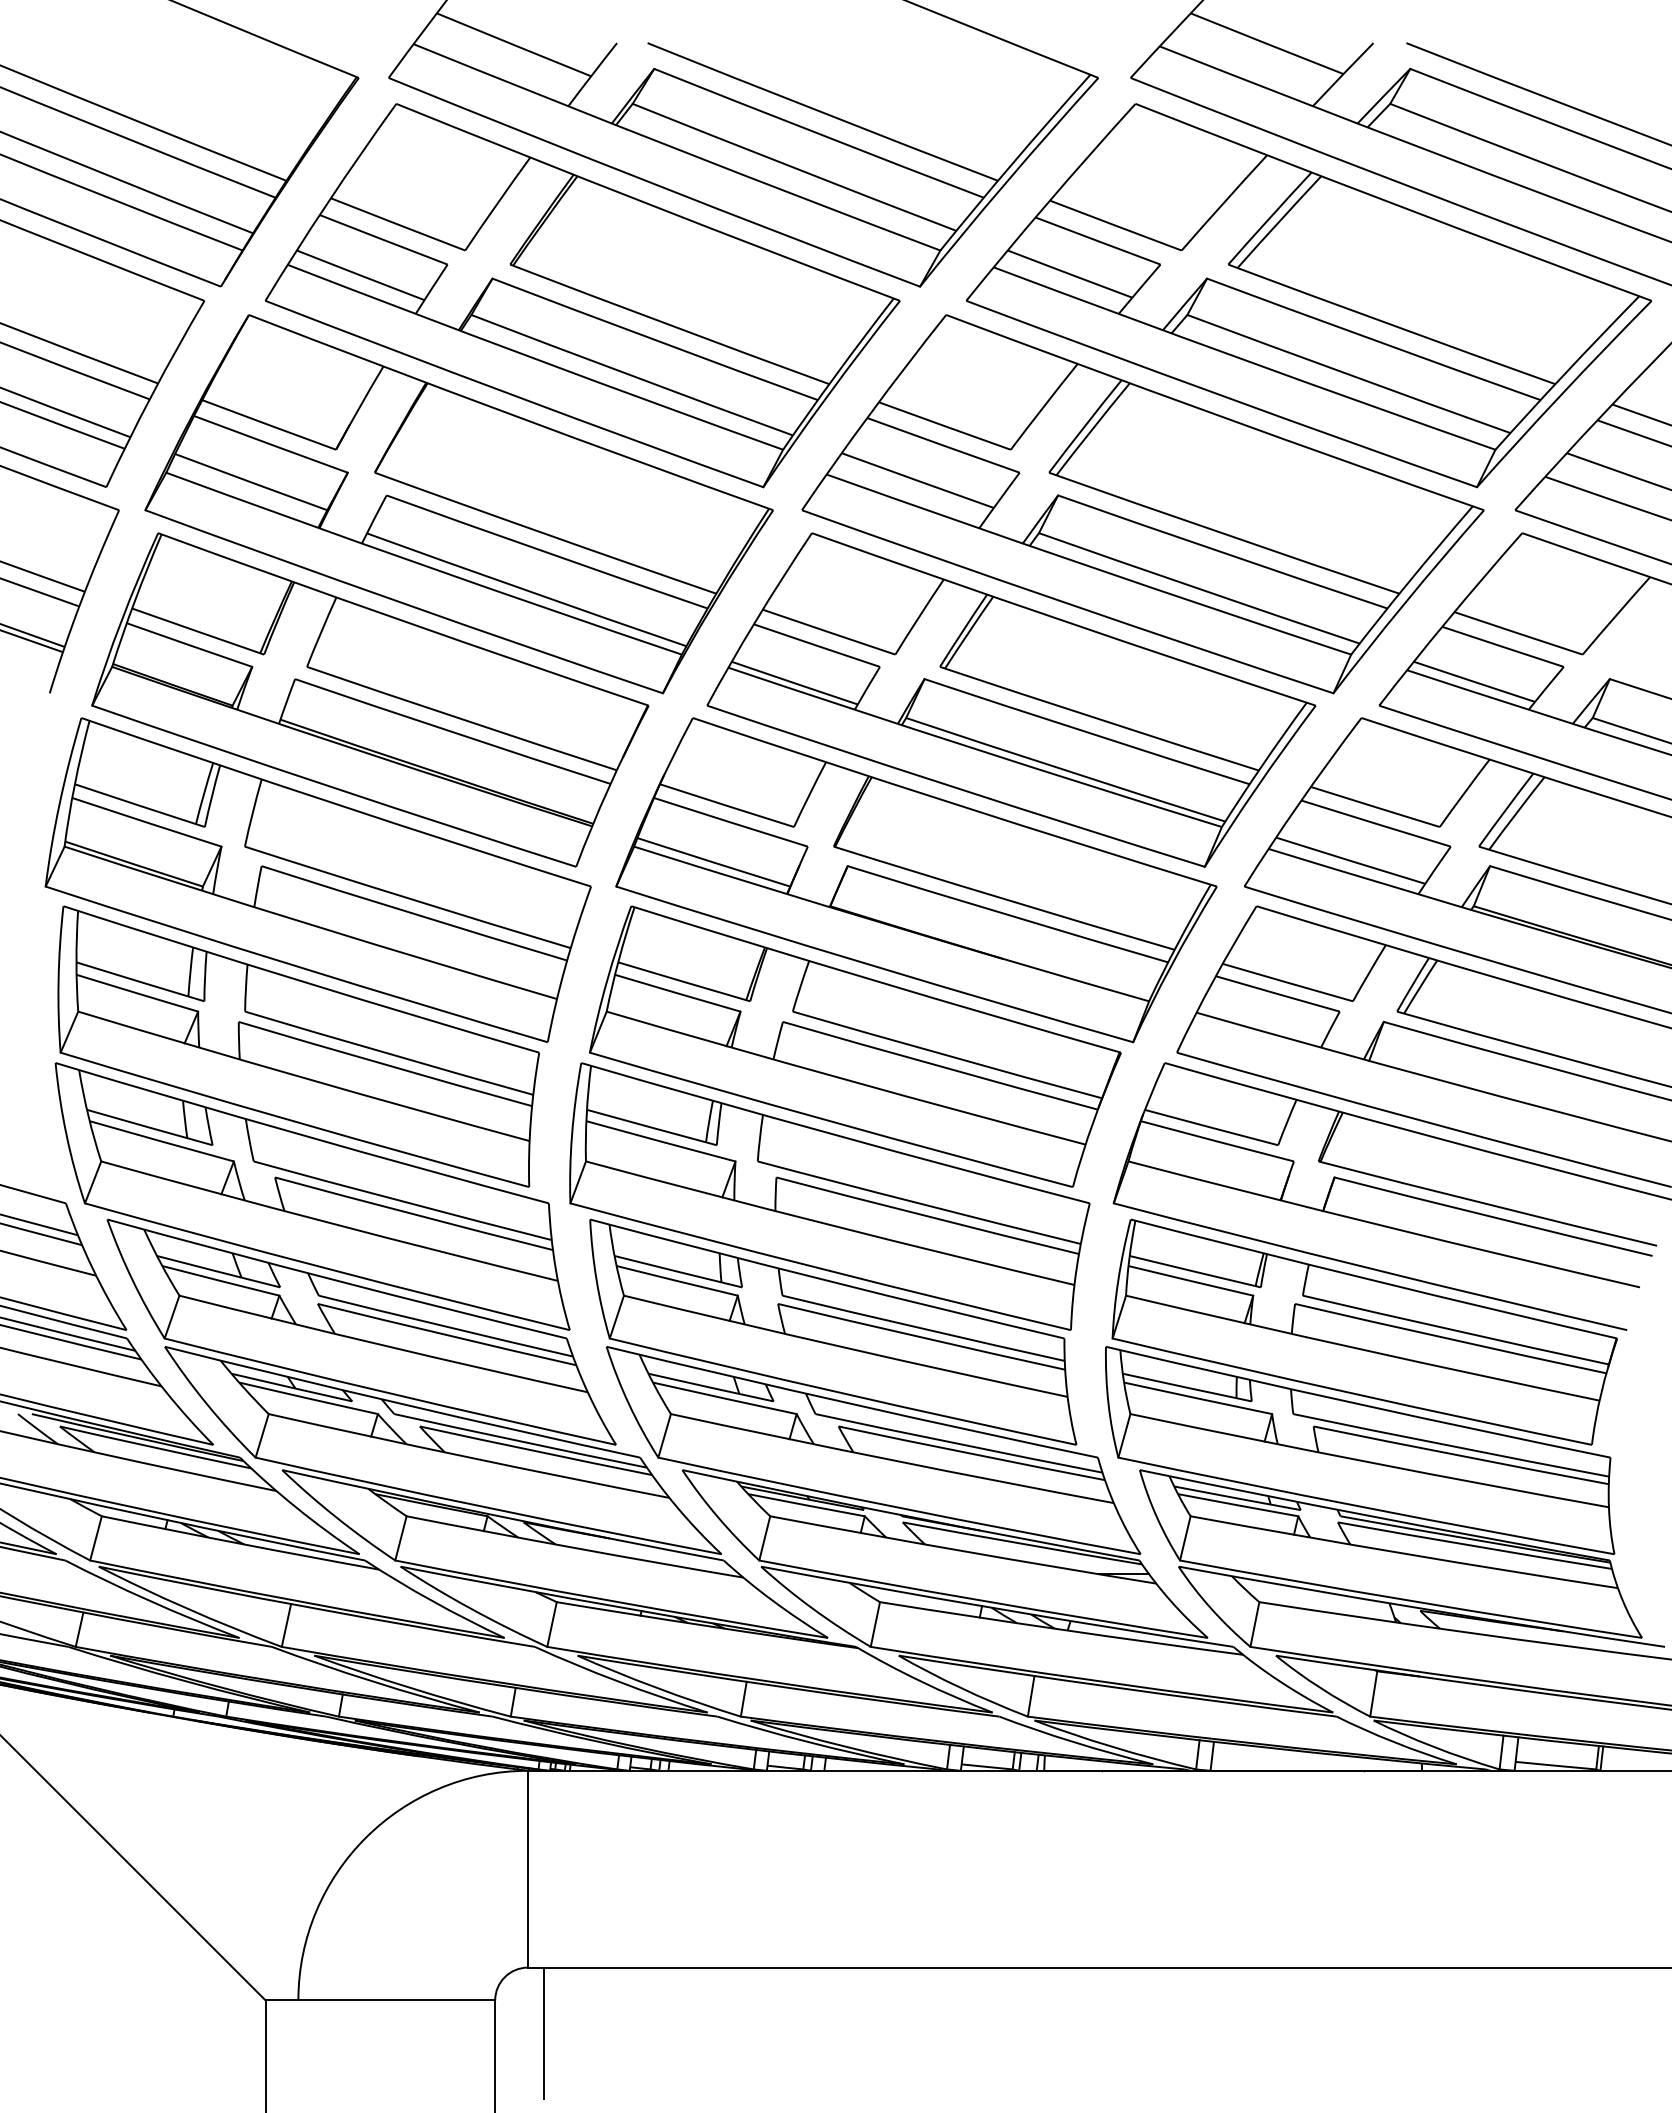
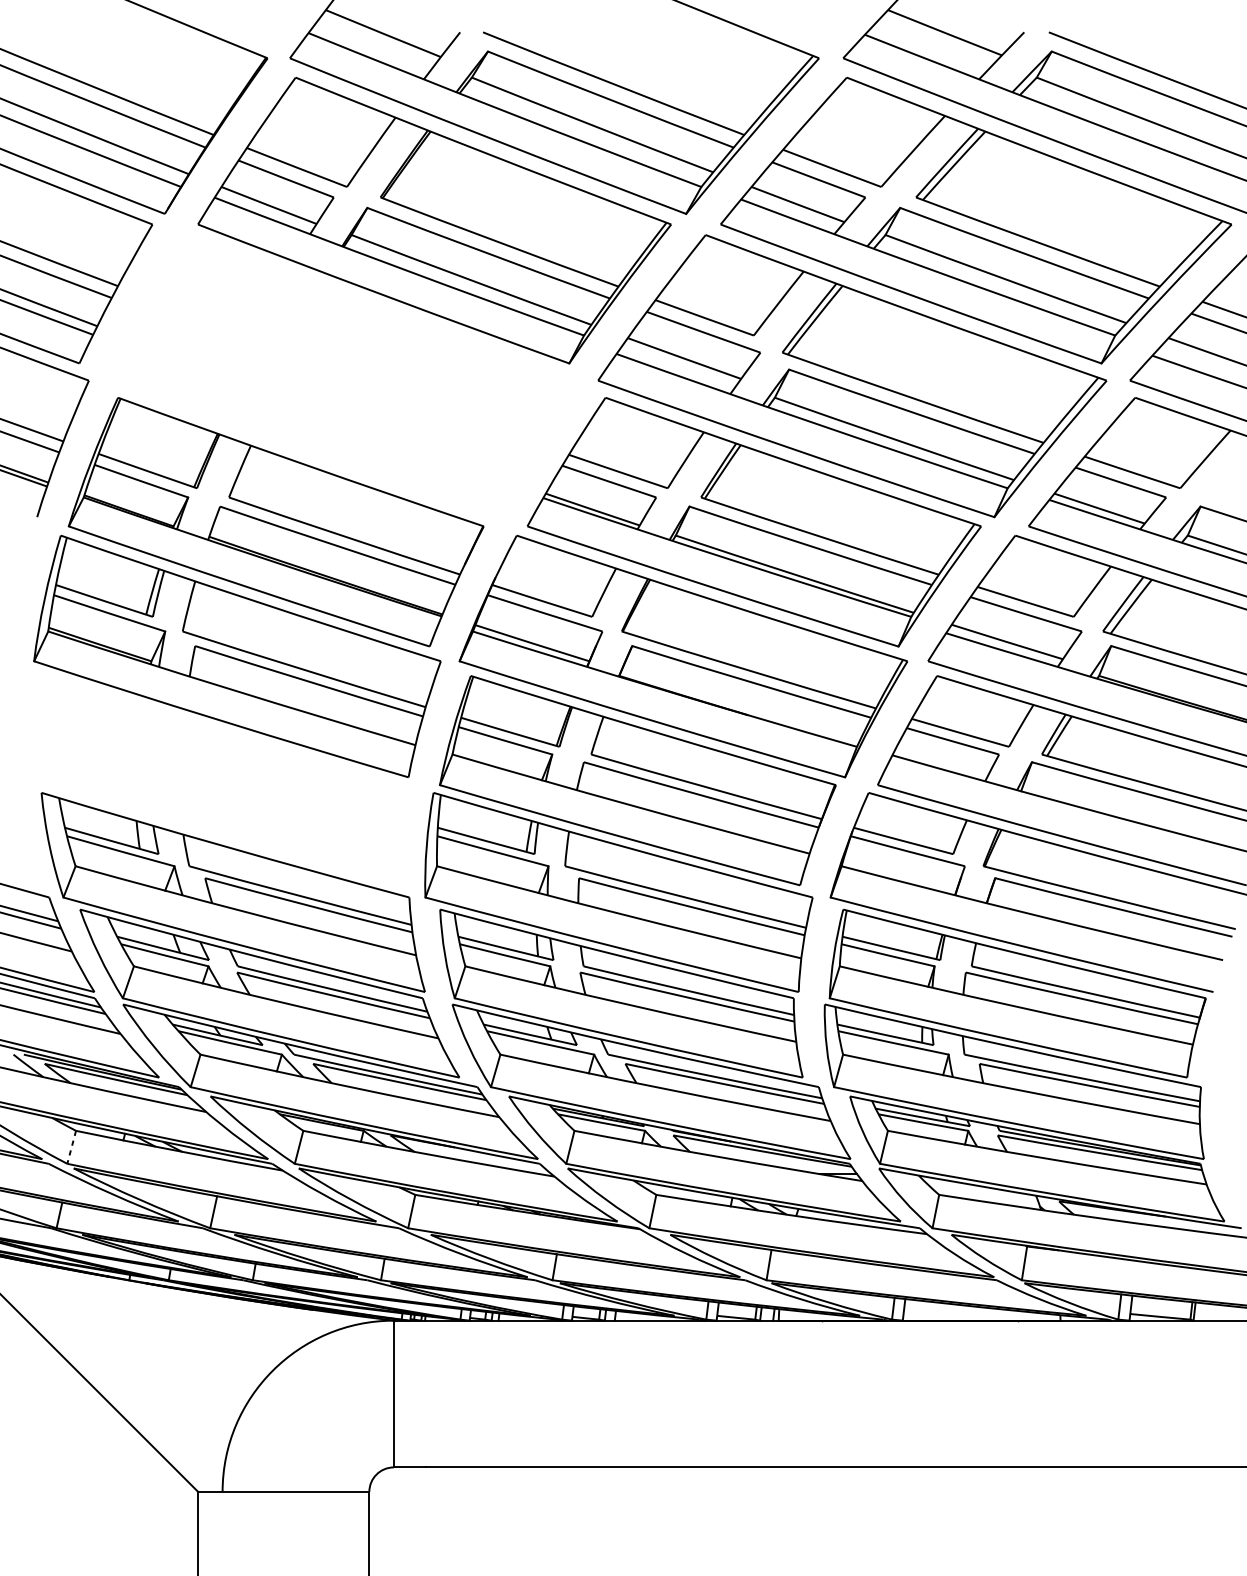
part: (458, 504) -> (341, 376), removed
part: (298, 1046) -> (222, 780), removed
line: (96, 1538) -> (72, 1147), solid -> dashed
line: (544, 2032) -> (406, 1515), removed

